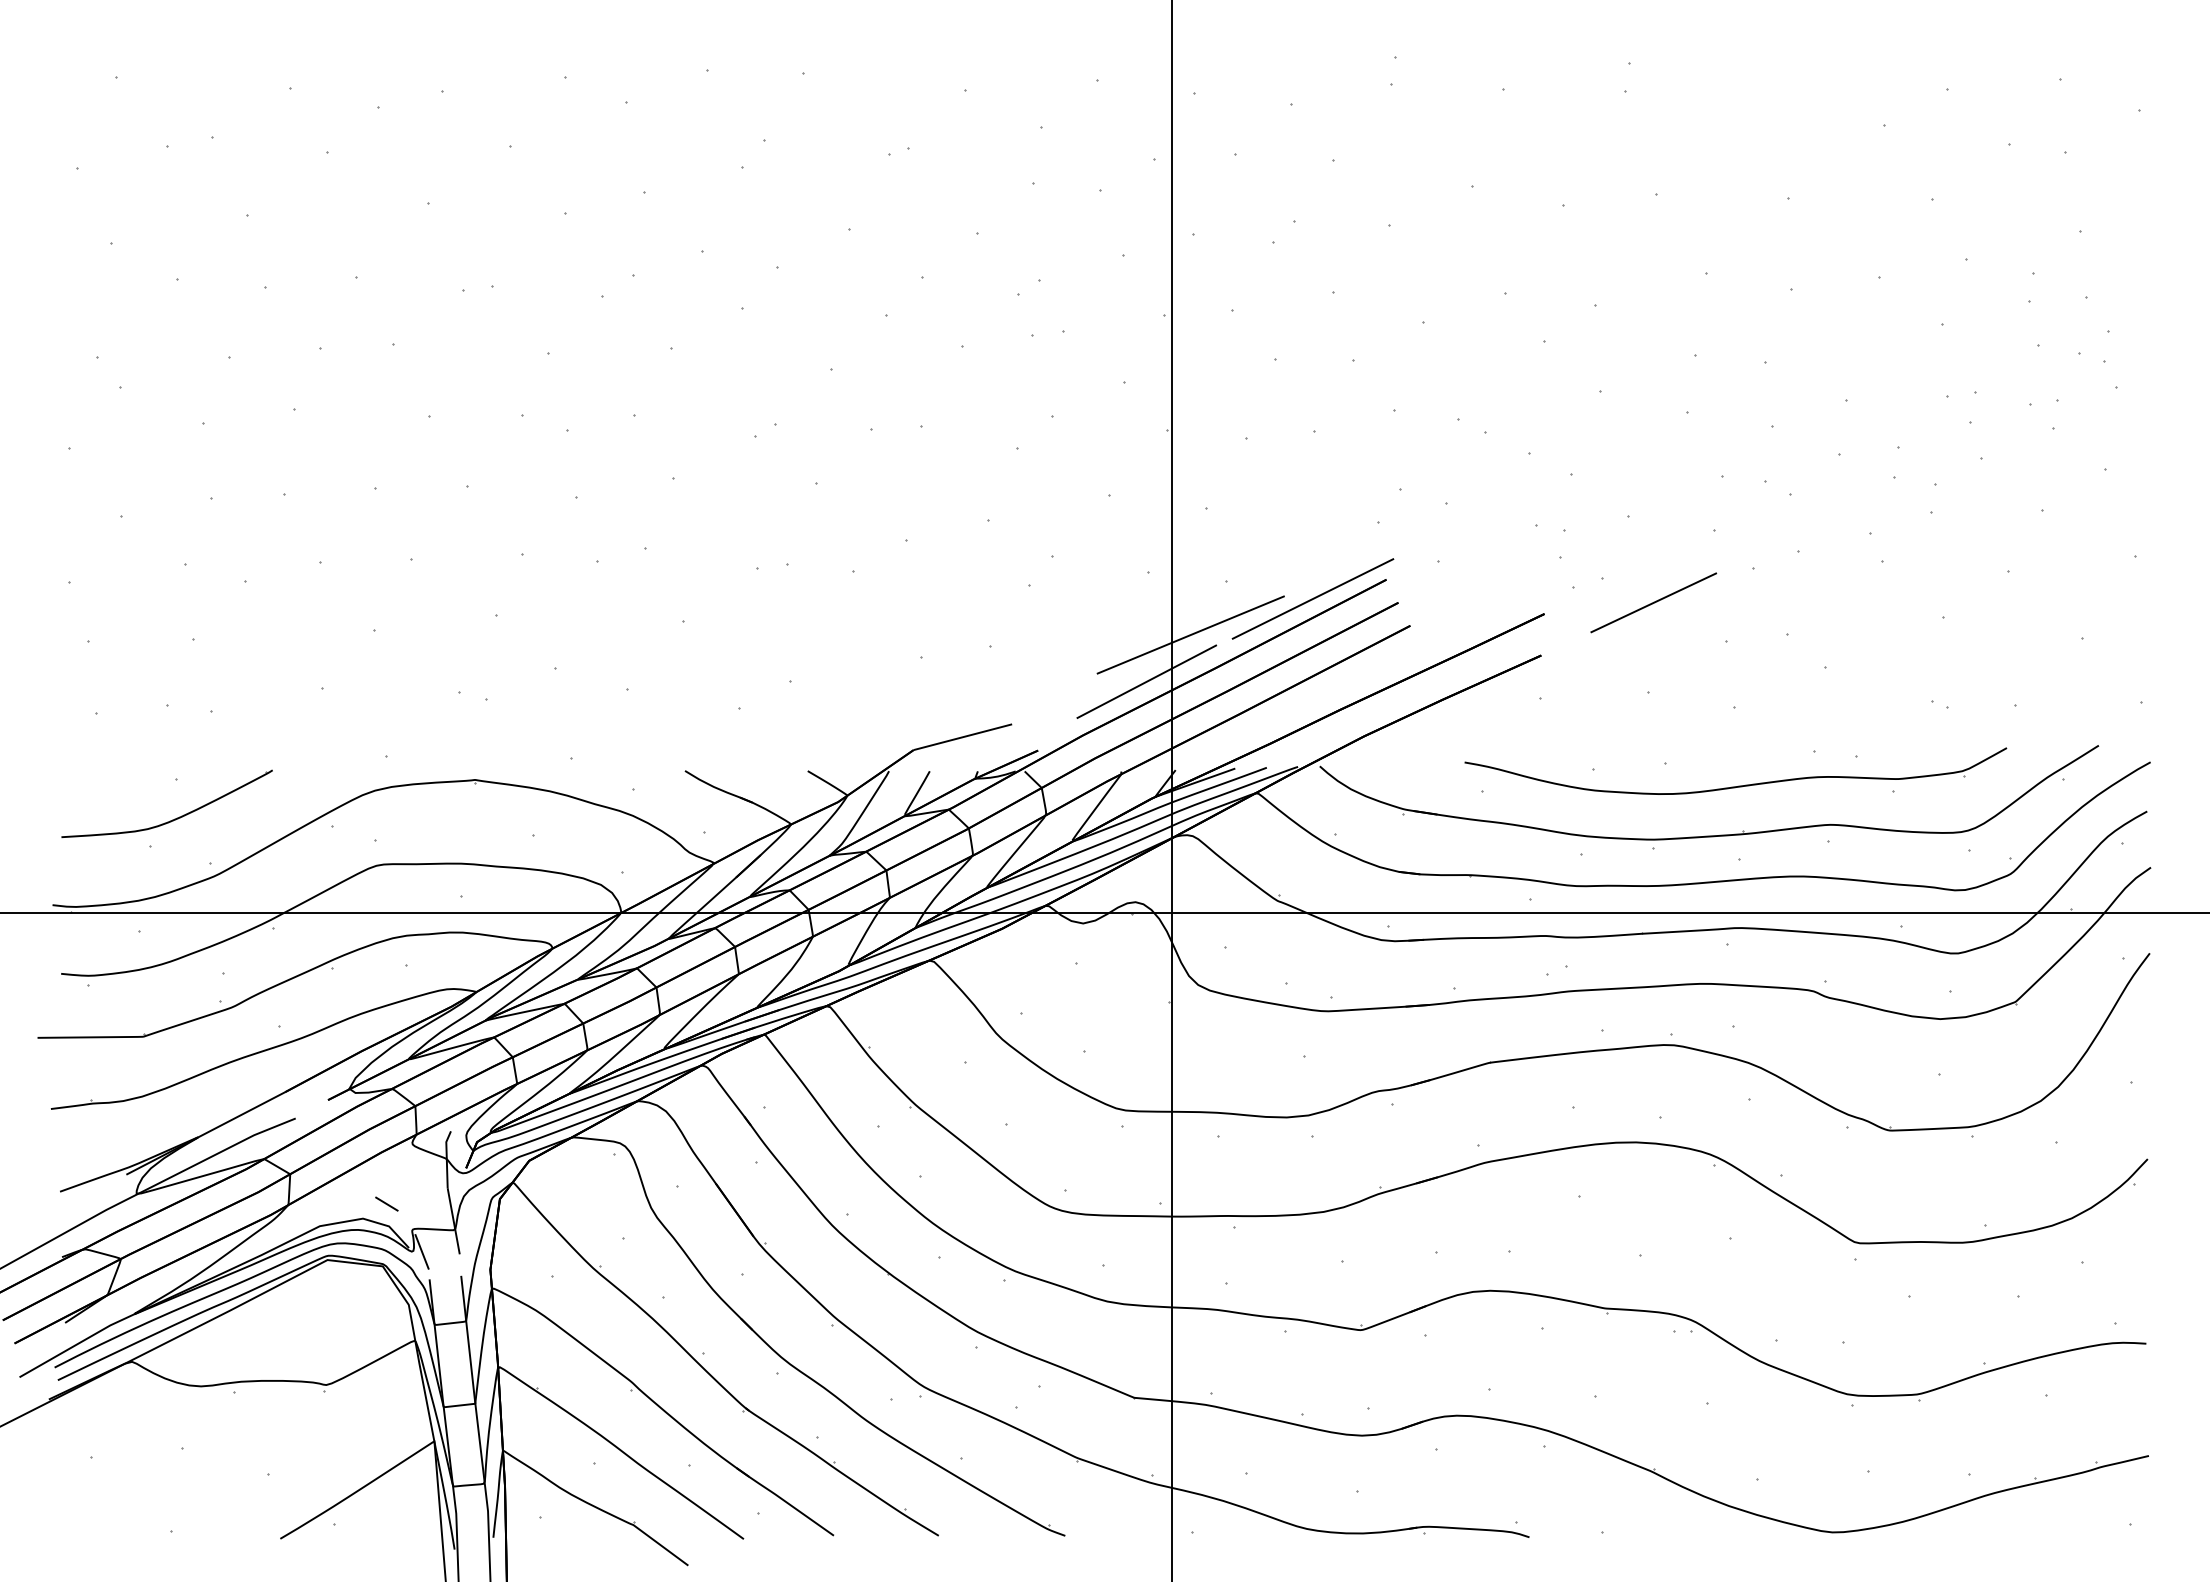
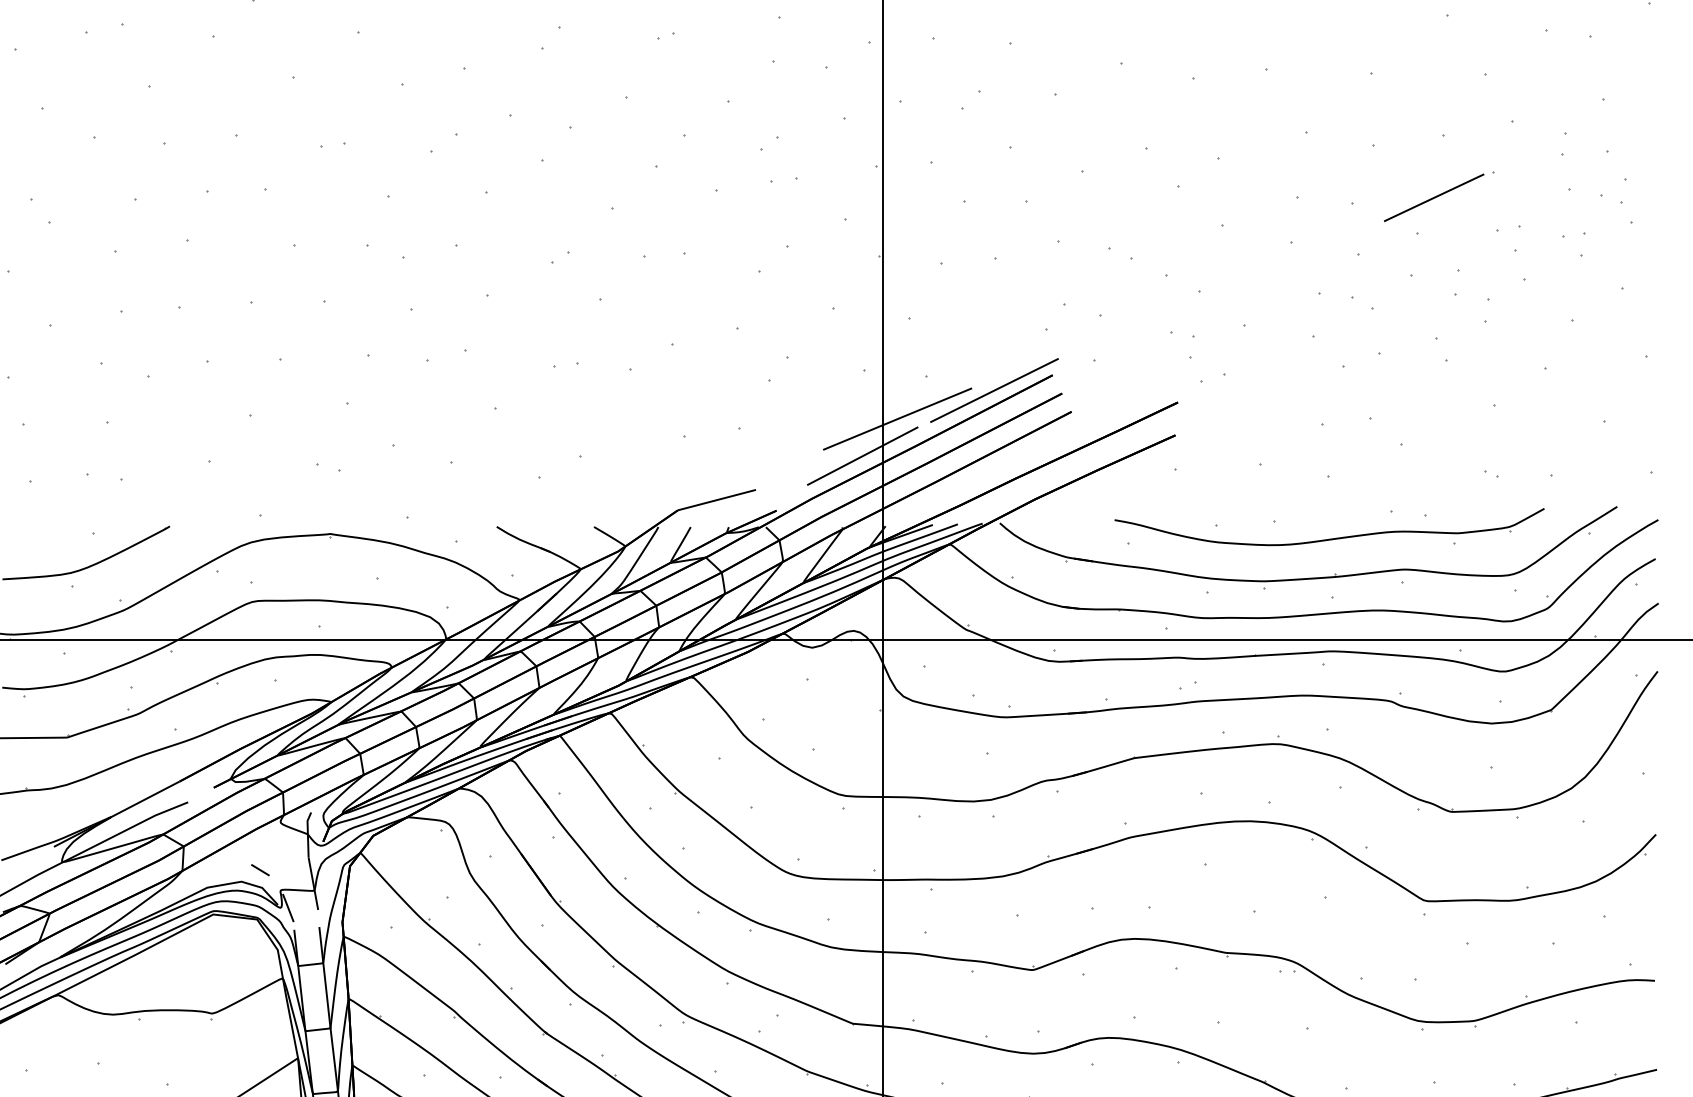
line: (1653, 602) -> (1433, 197), moved

